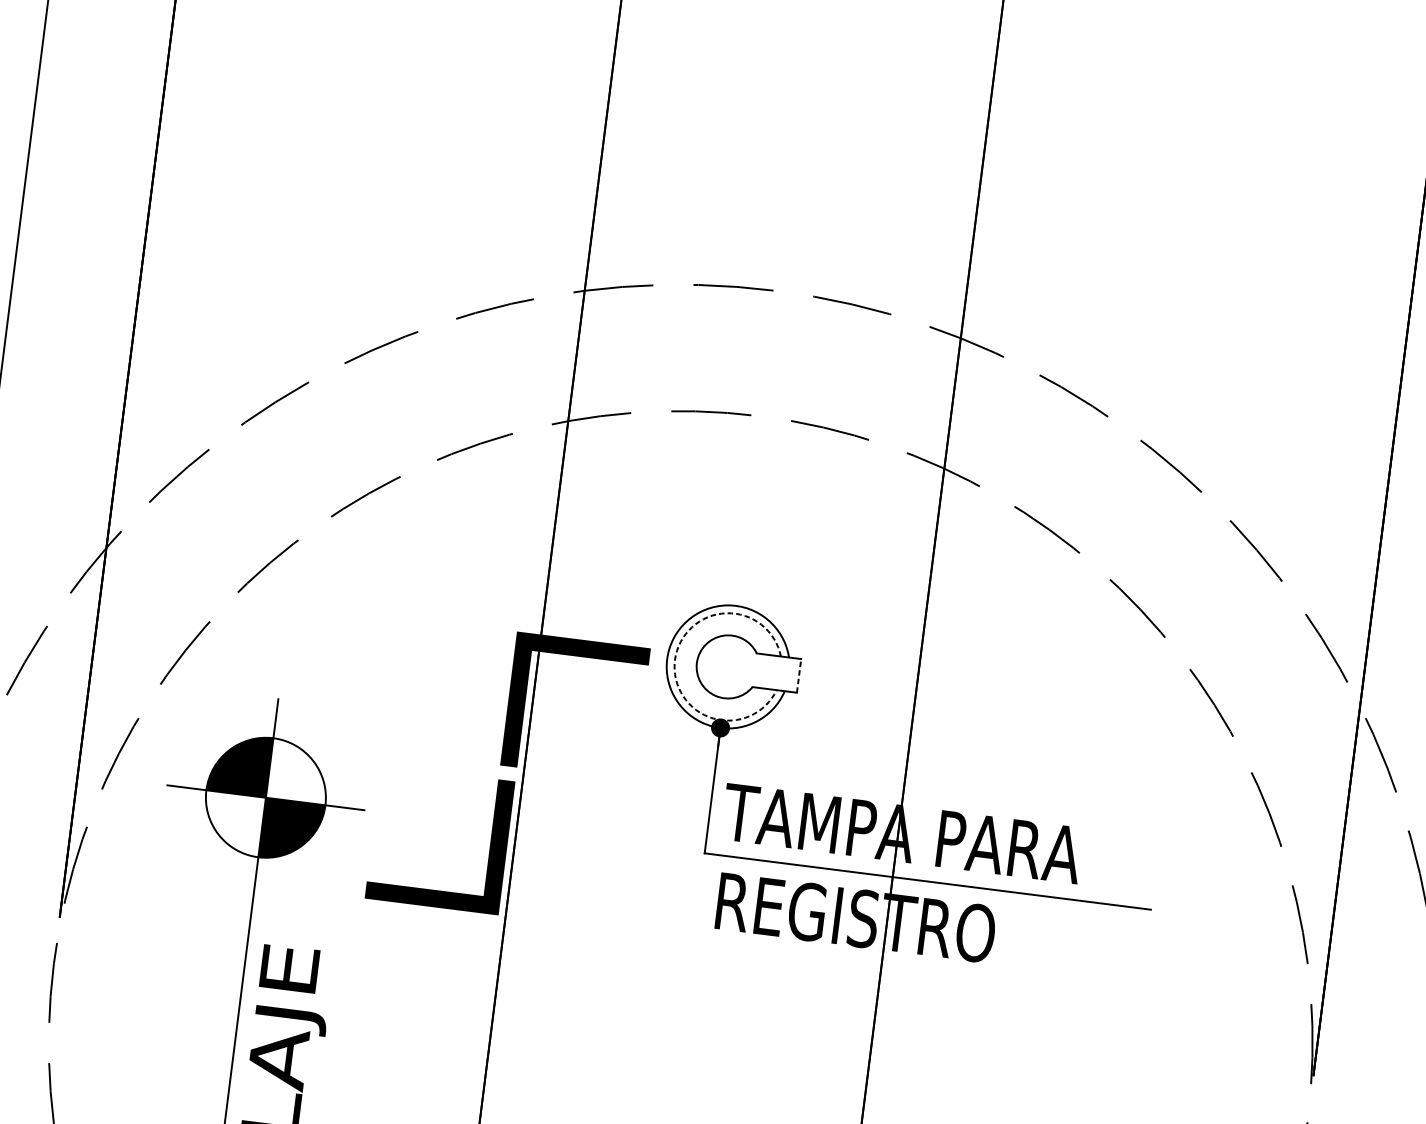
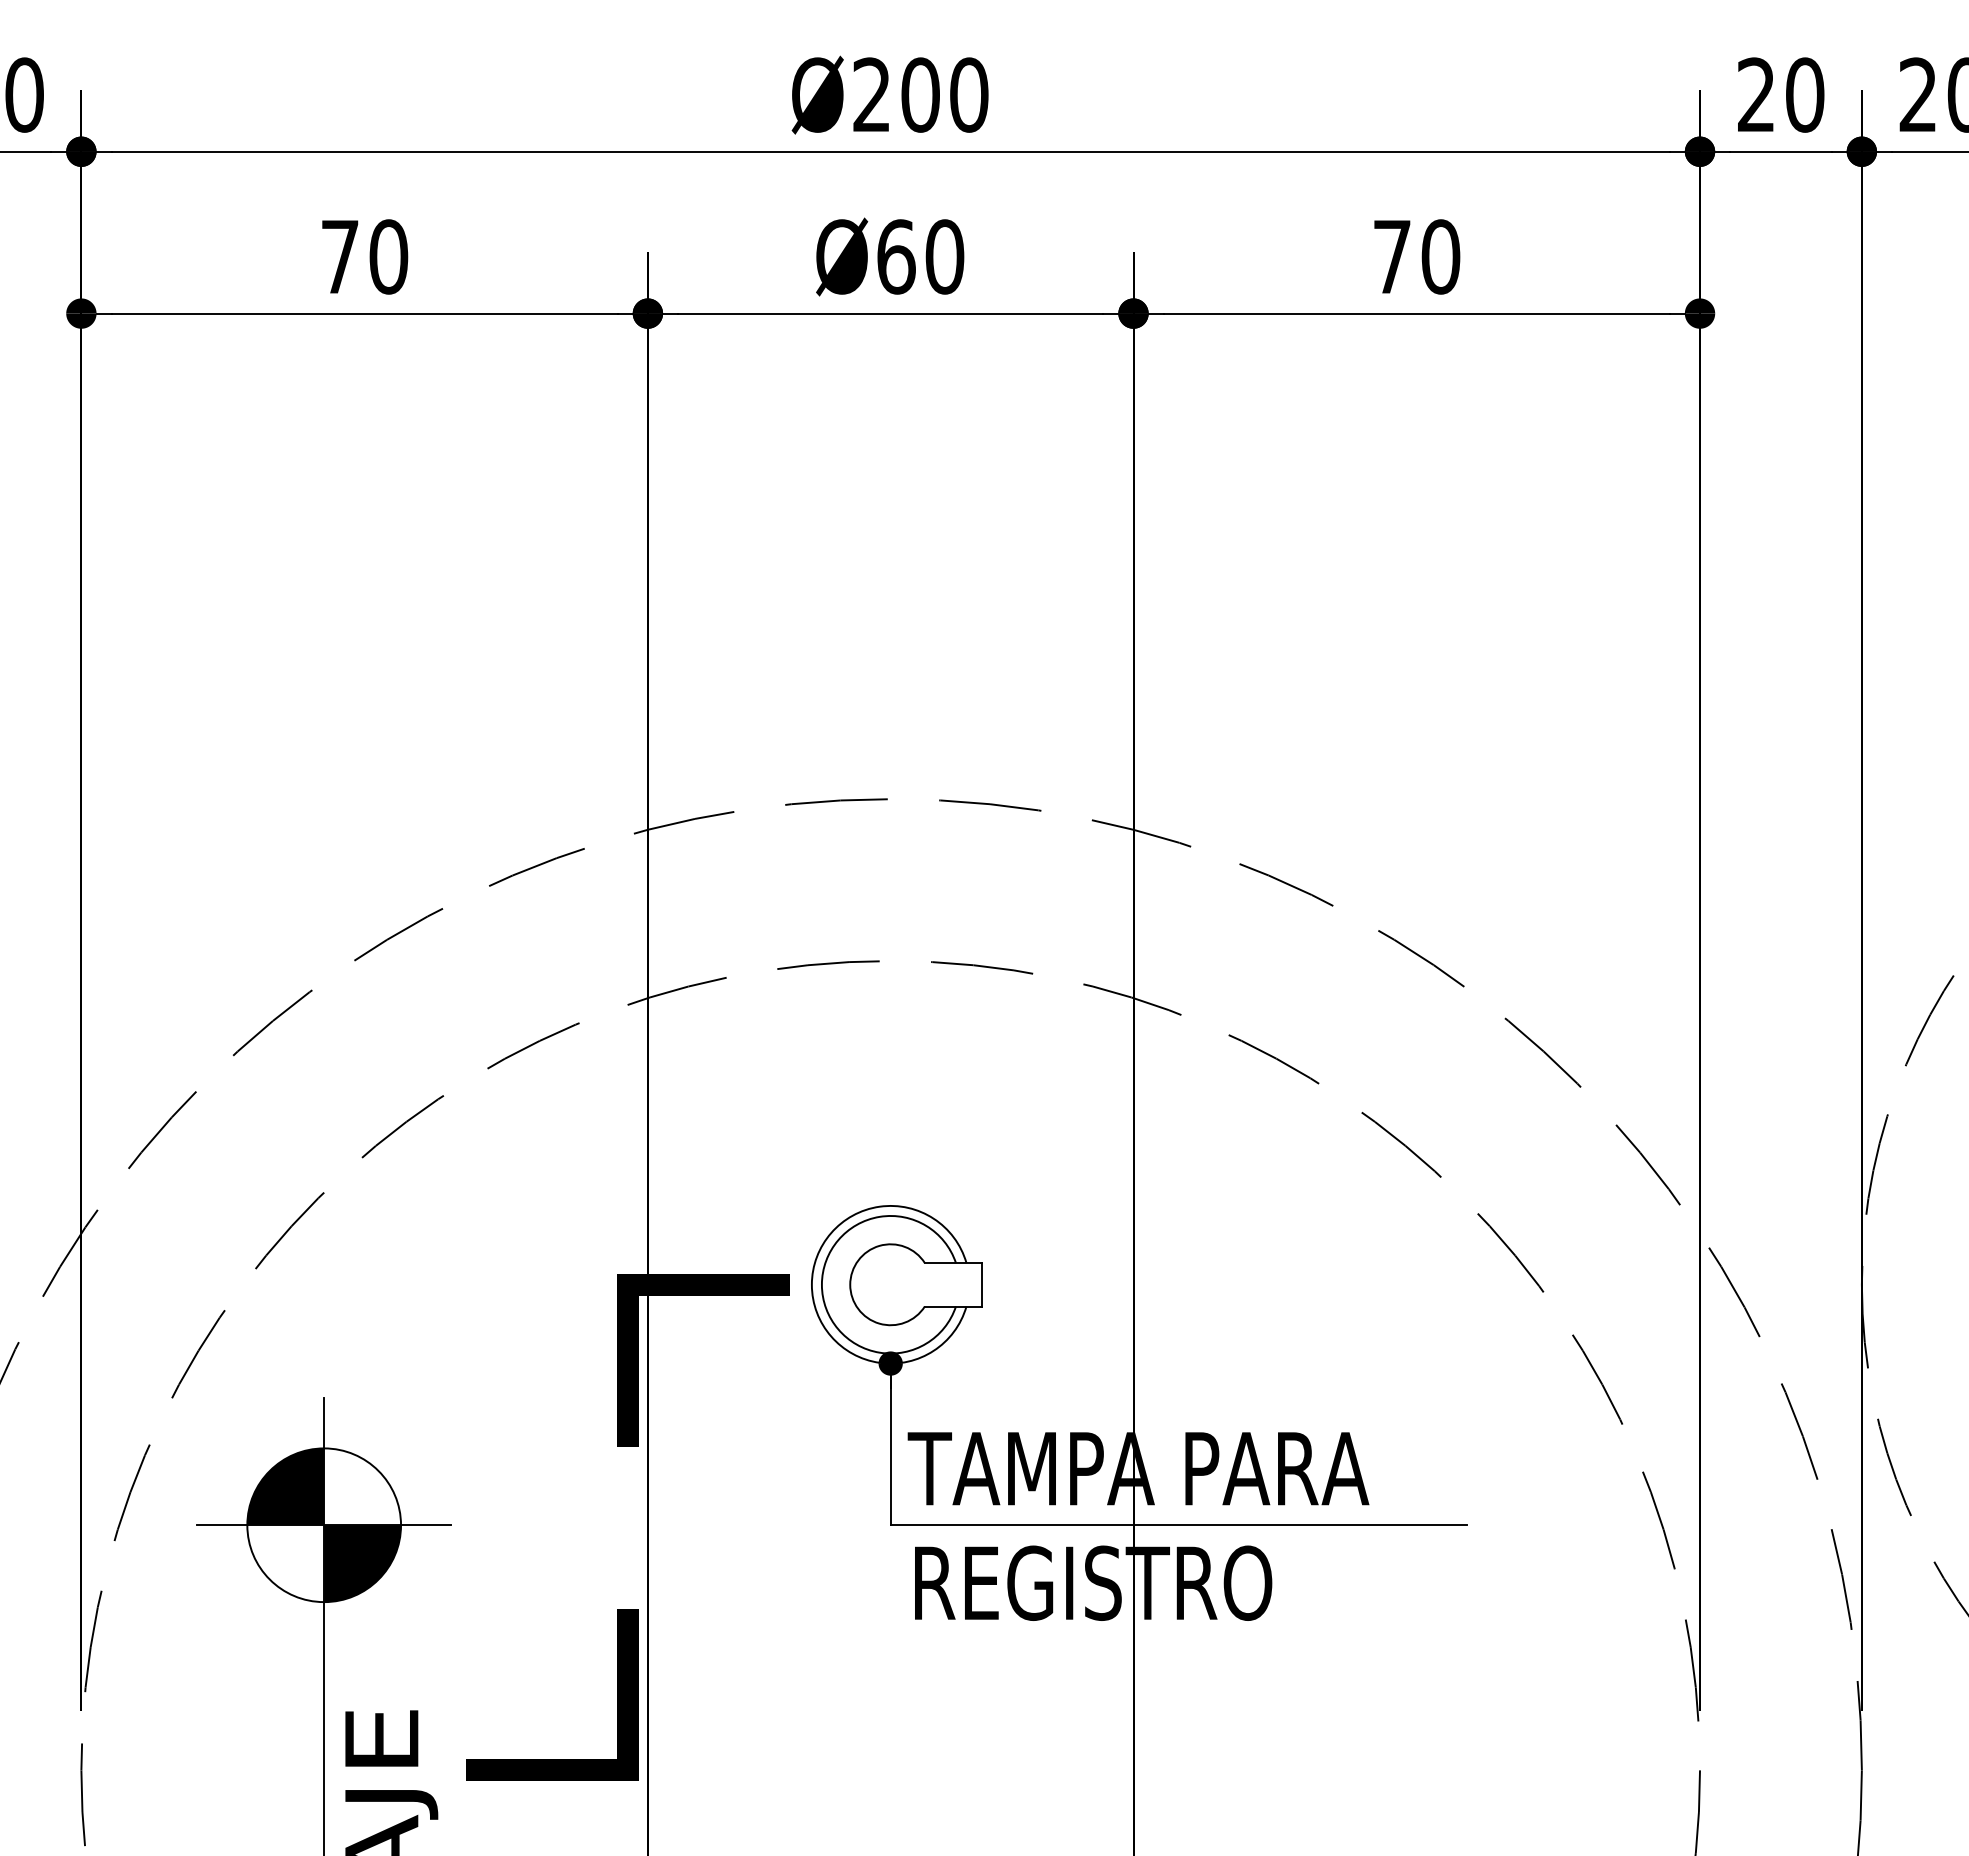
arc: (674, 659) -> (821, 1284), dashed -> solid
line: (799, 675) -> (982, 1284), dashed -> solid
line: (490, 846) -> (617, 1694), moved

